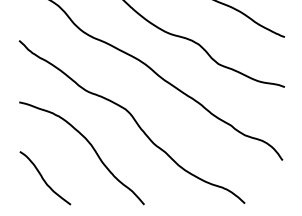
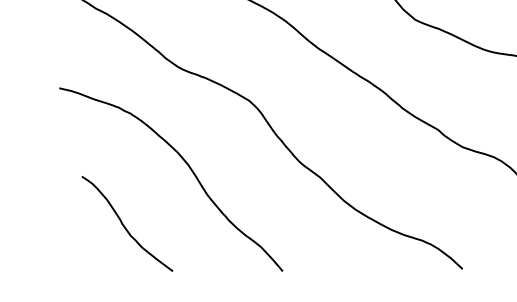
curve: (44, 179) -> (125, 226), moved

